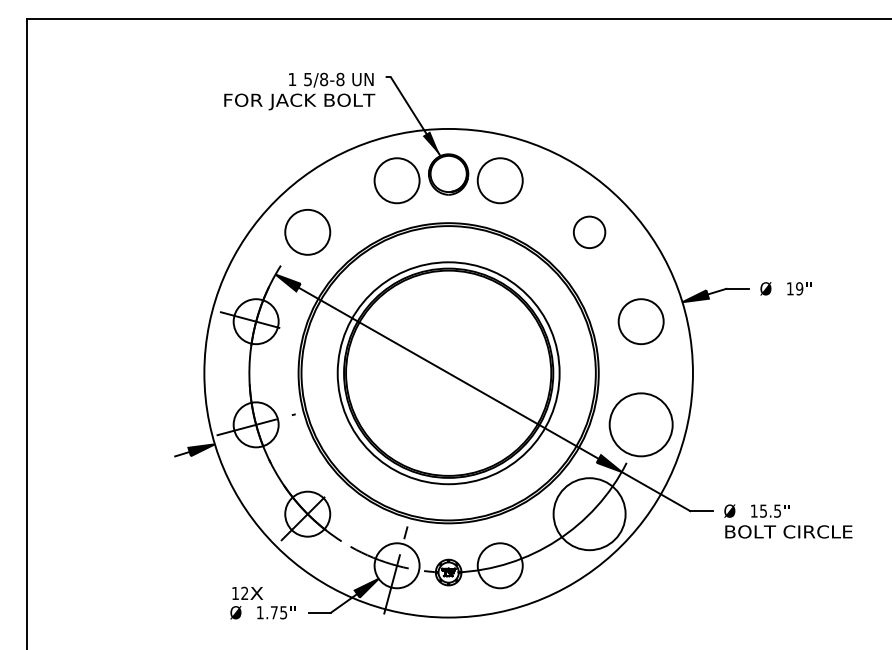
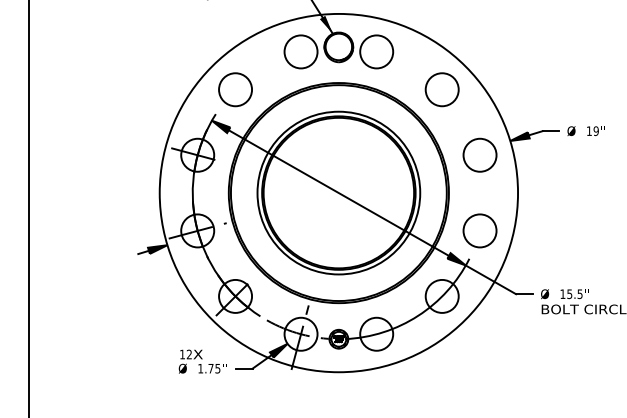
circle: (589, 232) -> (442, 89), size x1.43
circle: (640, 424) -> (479, 230), size x0.71
circle: (589, 513) -> (442, 295), size x0.62

